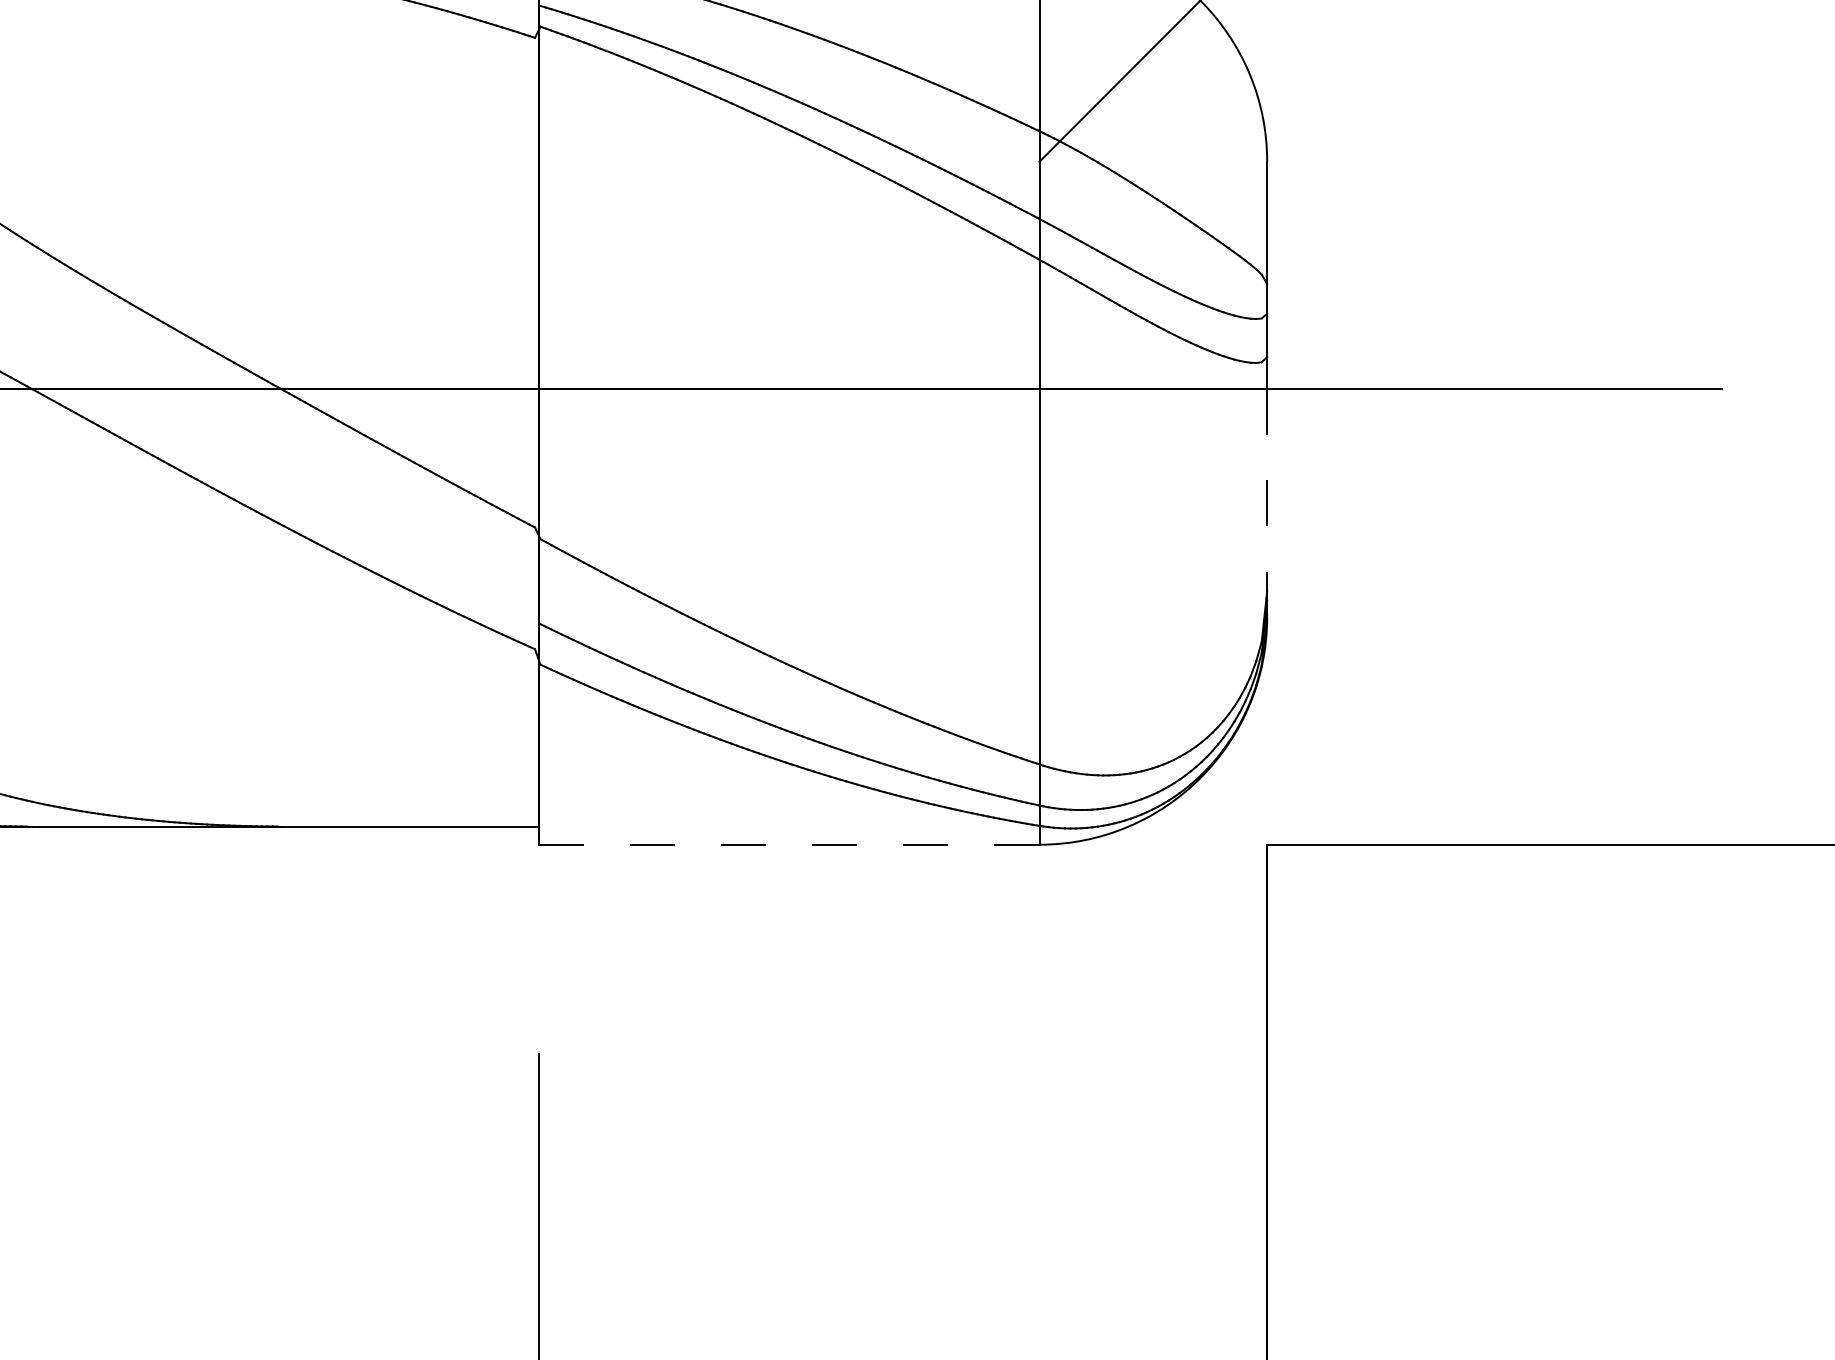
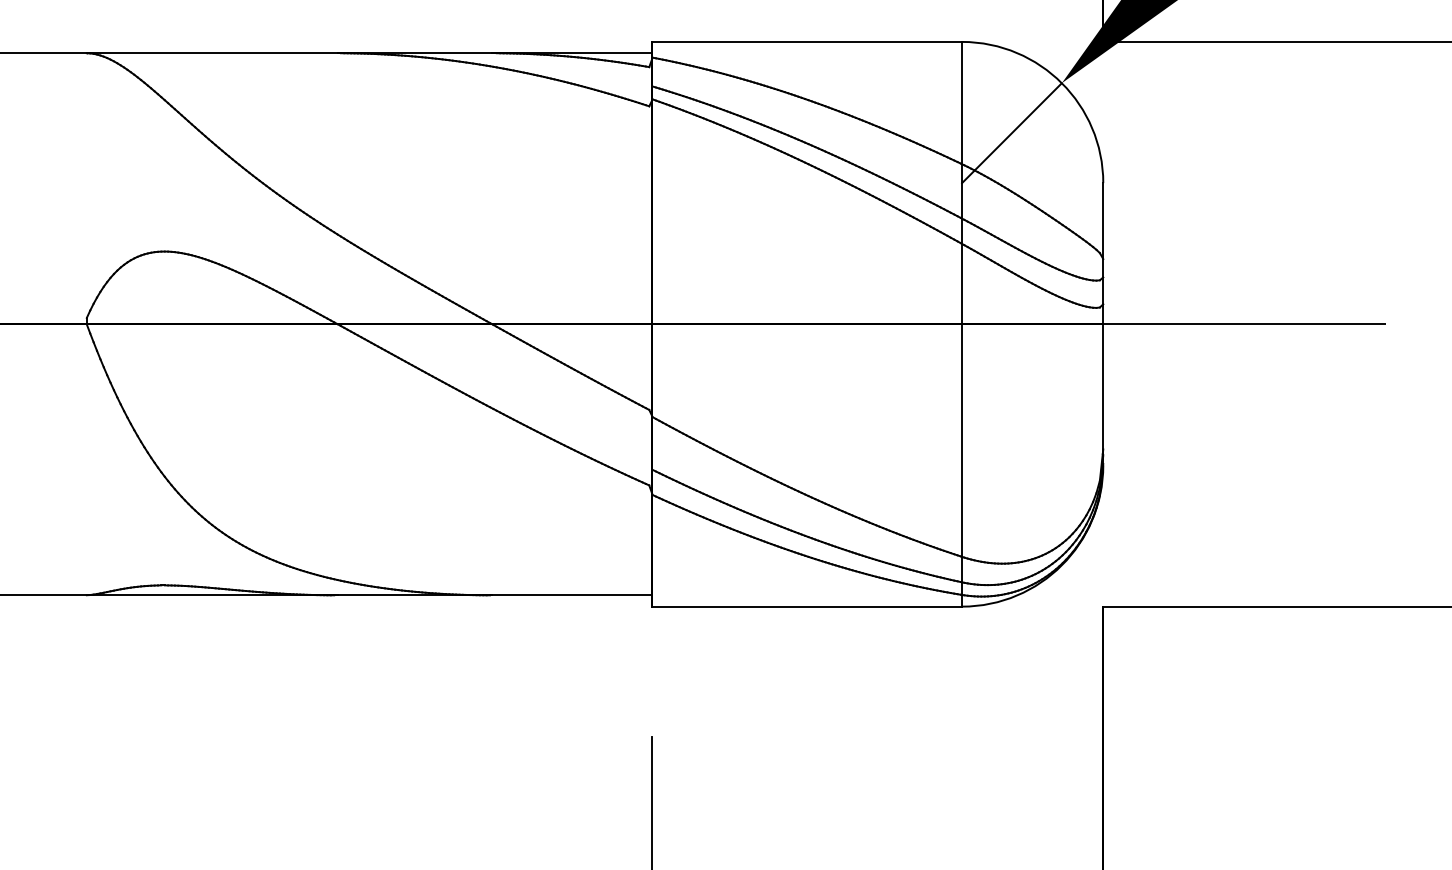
line: (1267, 502) -> (1103, 394), dashed -> solid
line: (790, 844) -> (807, 606), dashed -> solid

